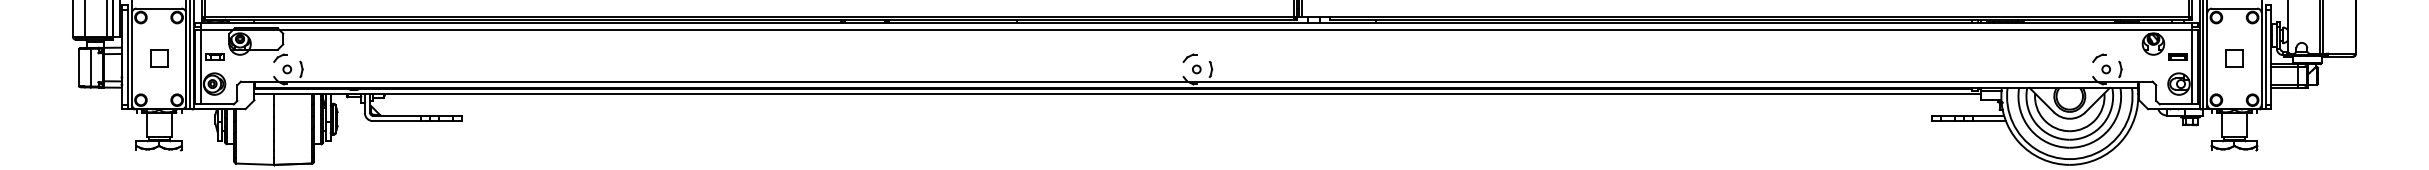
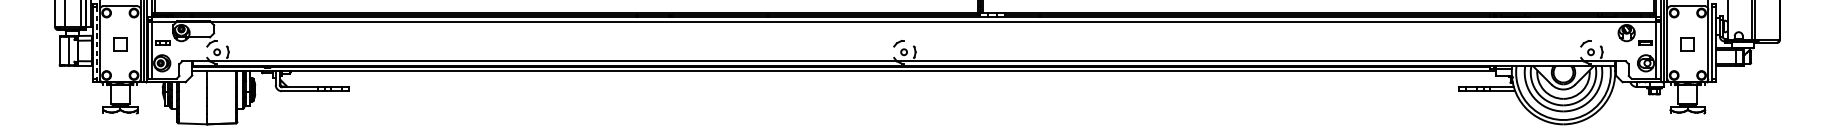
line: (127, 57) -> (96, 43), solid -> dashed

